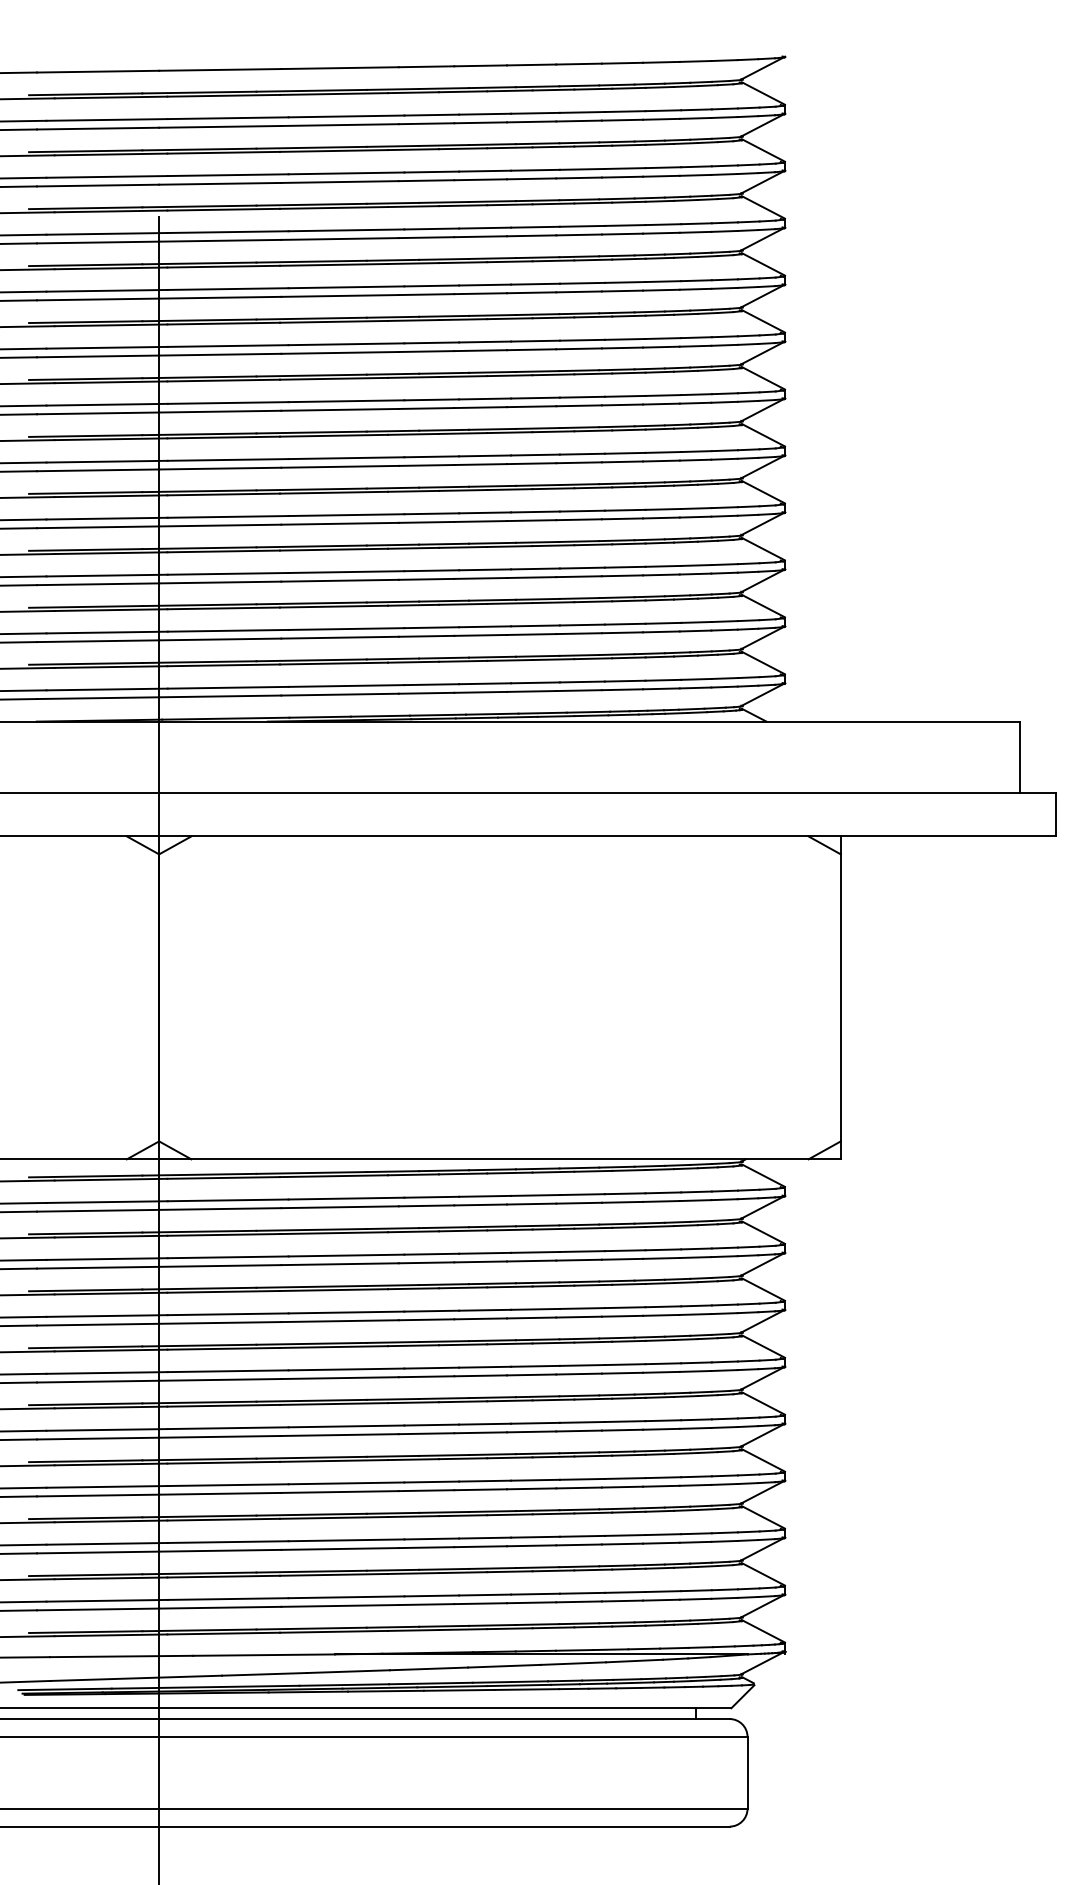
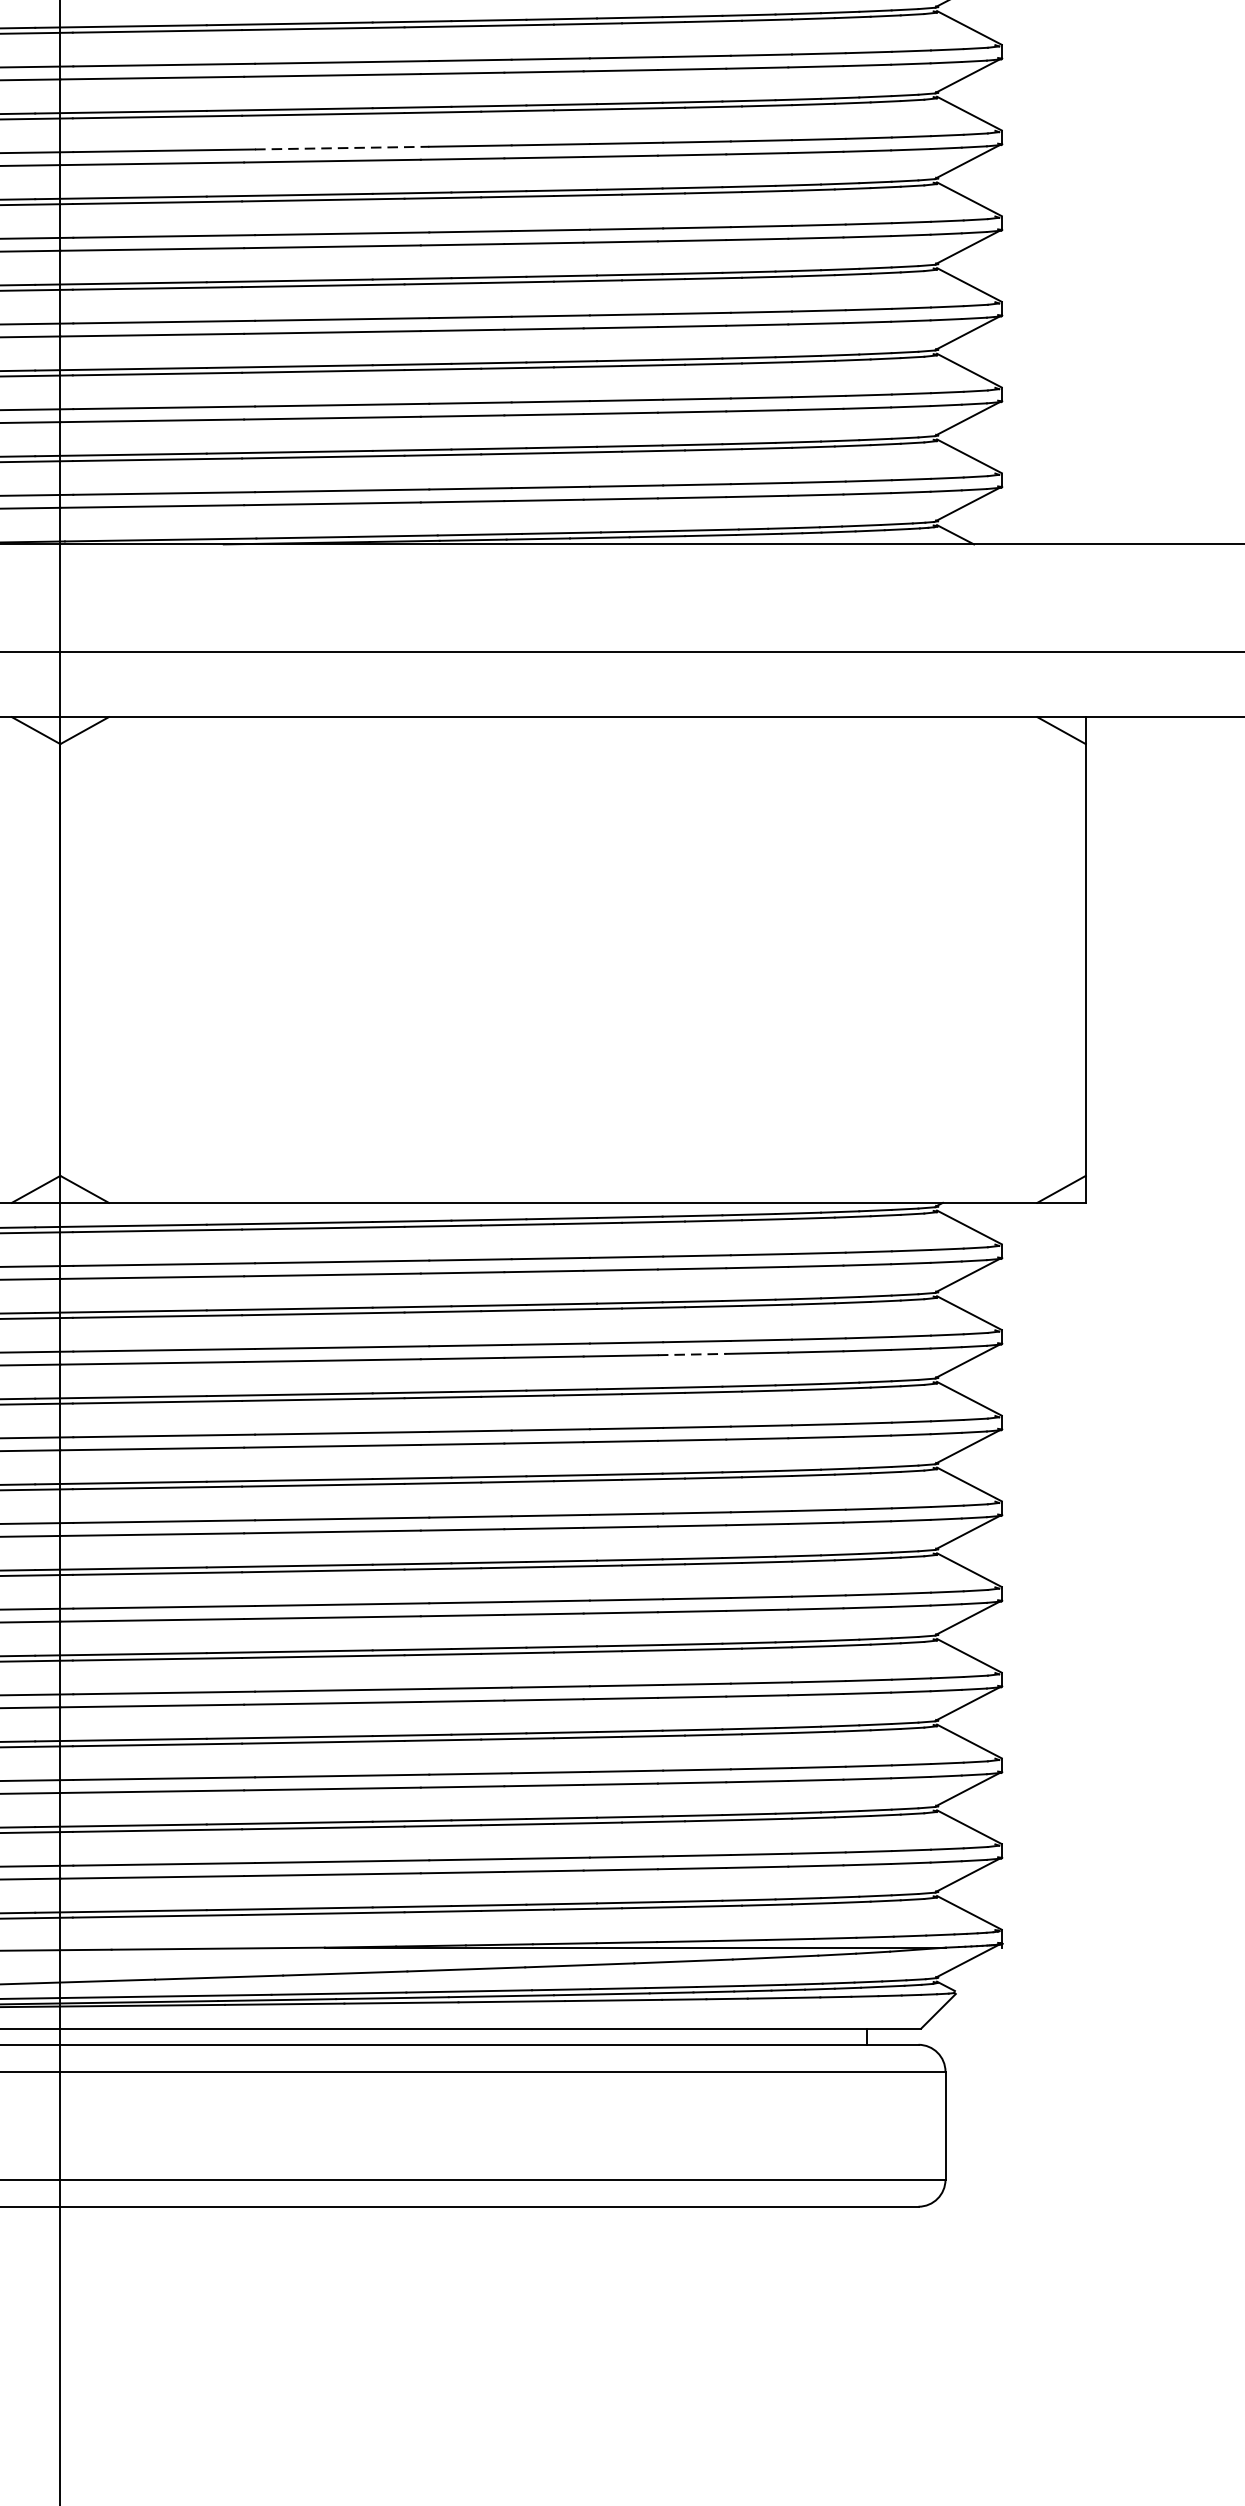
line: (346, 458) -> (342, 148), solid -> dashed
line: (579, 1260) -> (692, 1355), solid -> dashed

